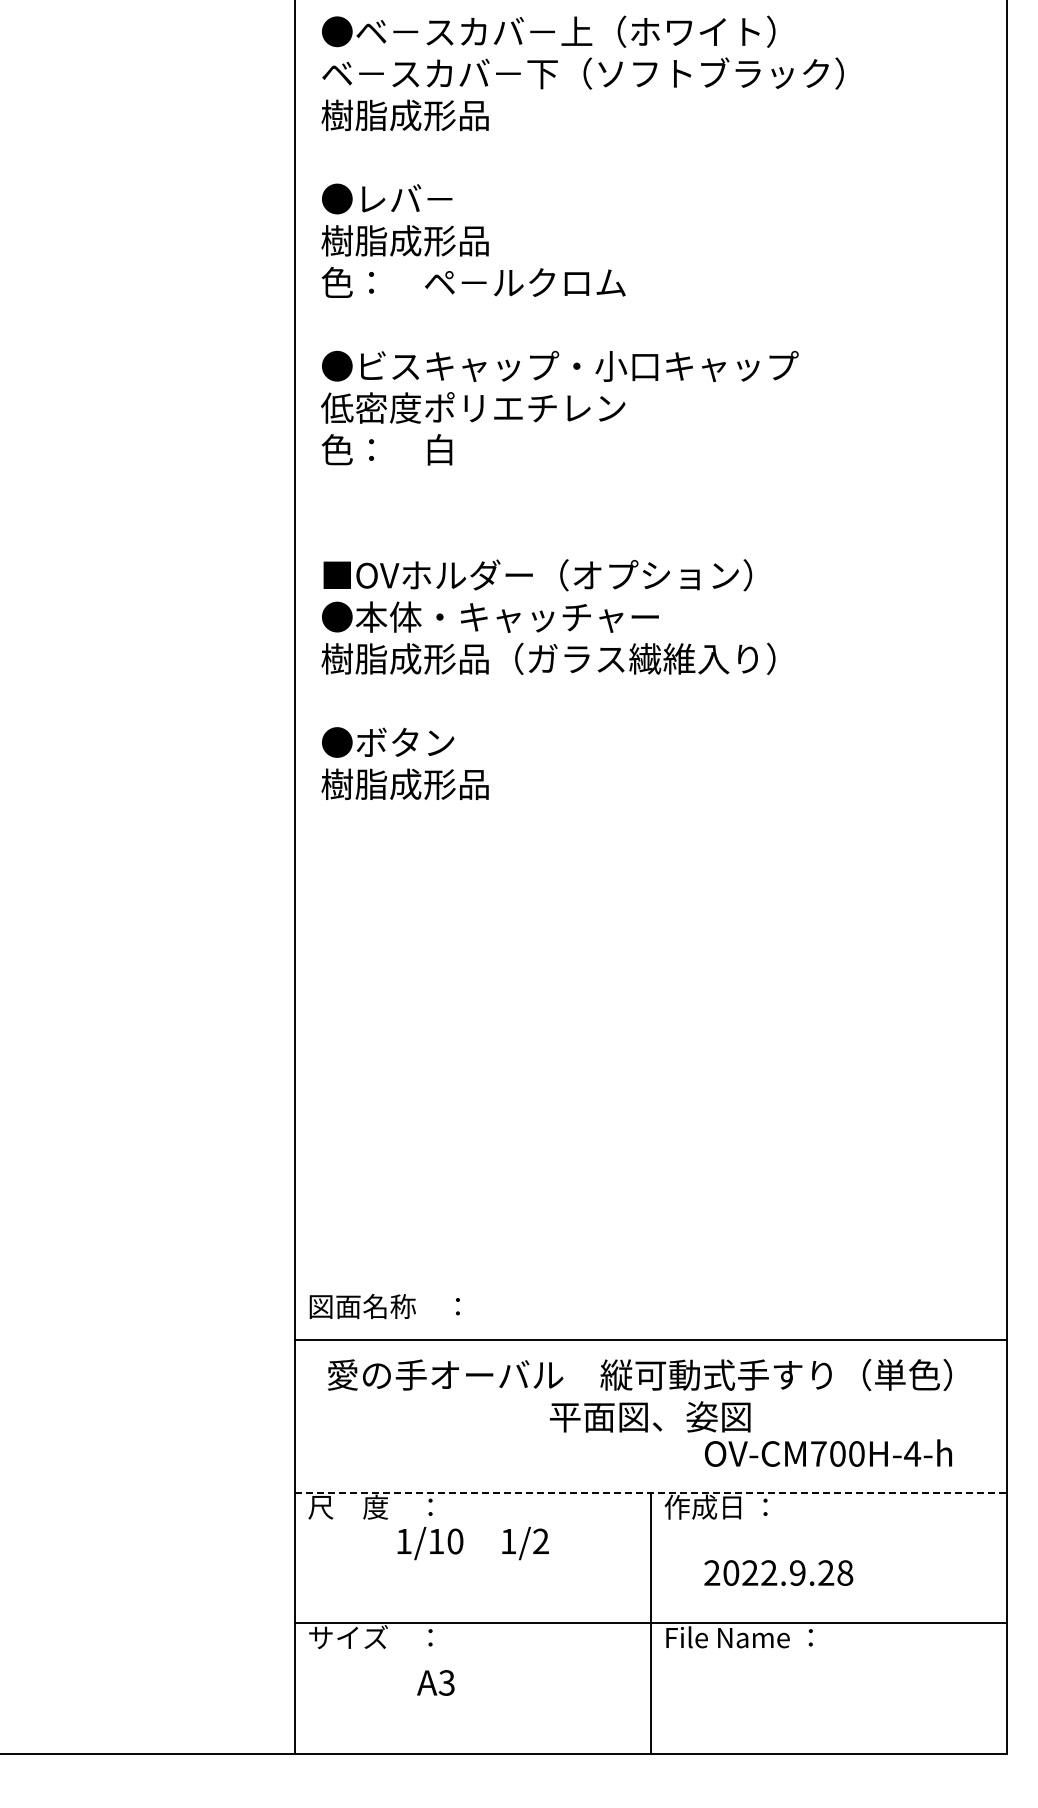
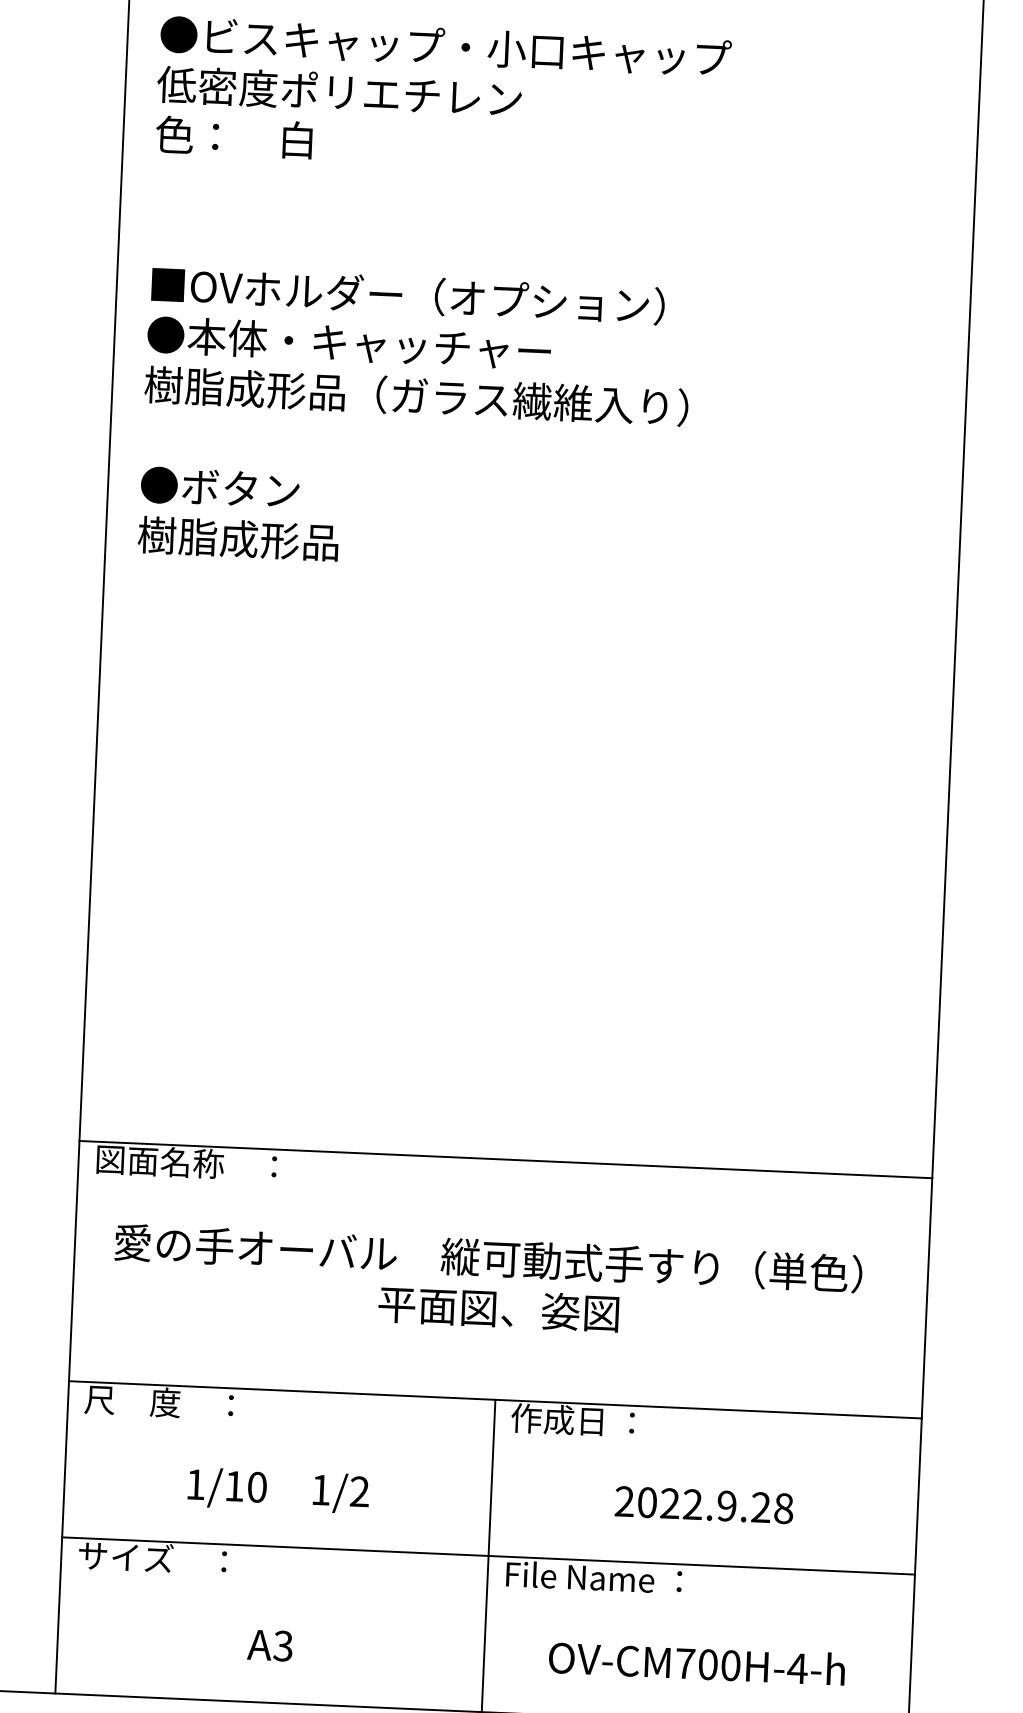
line: (650, 1340) -> (505, 1159), moved
text: (828, 1452) -> (697, 1662), moved
line: (651, 1492) -> (496, 1399), dashed -> solid
text: (472, 1543) -> (277, 1490), moved
text: (778, 1572) -> (703, 1504), moved
text: (435, 1682) -> (269, 1644), moved

